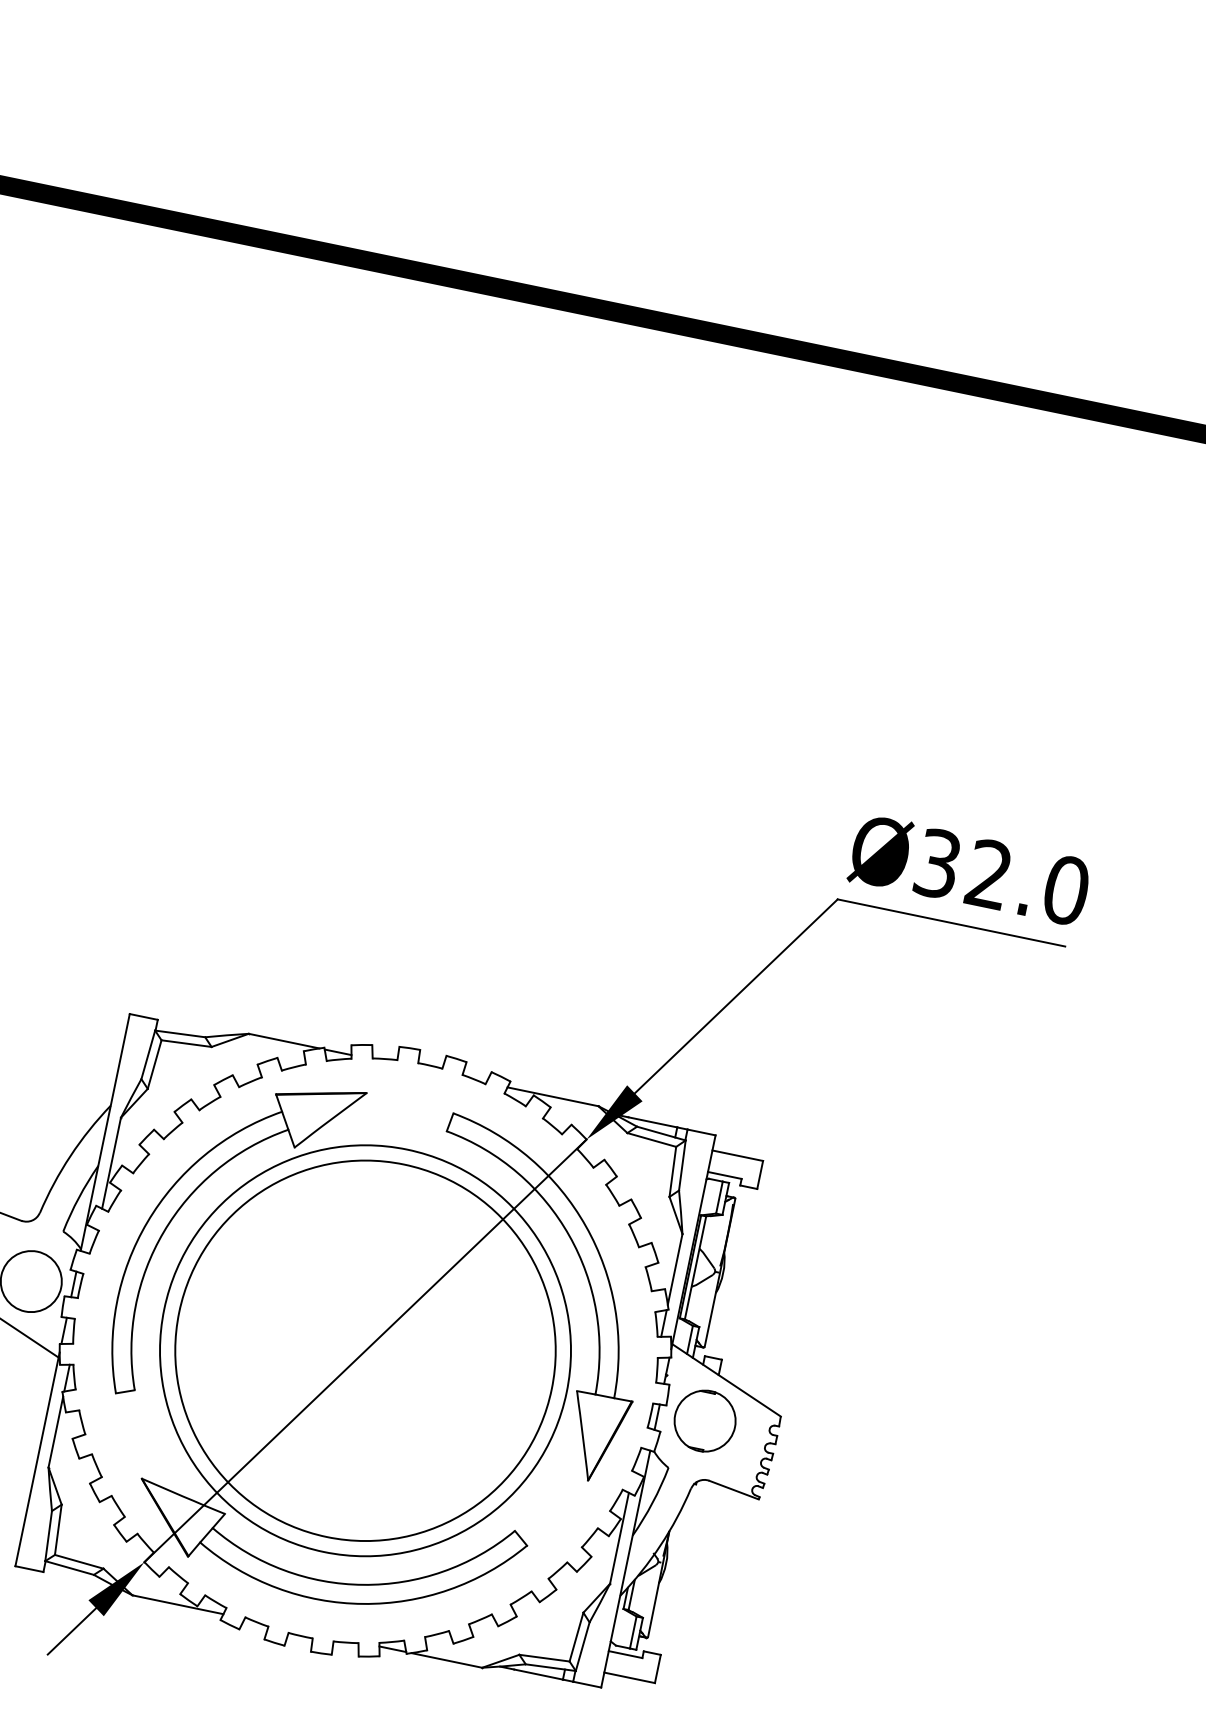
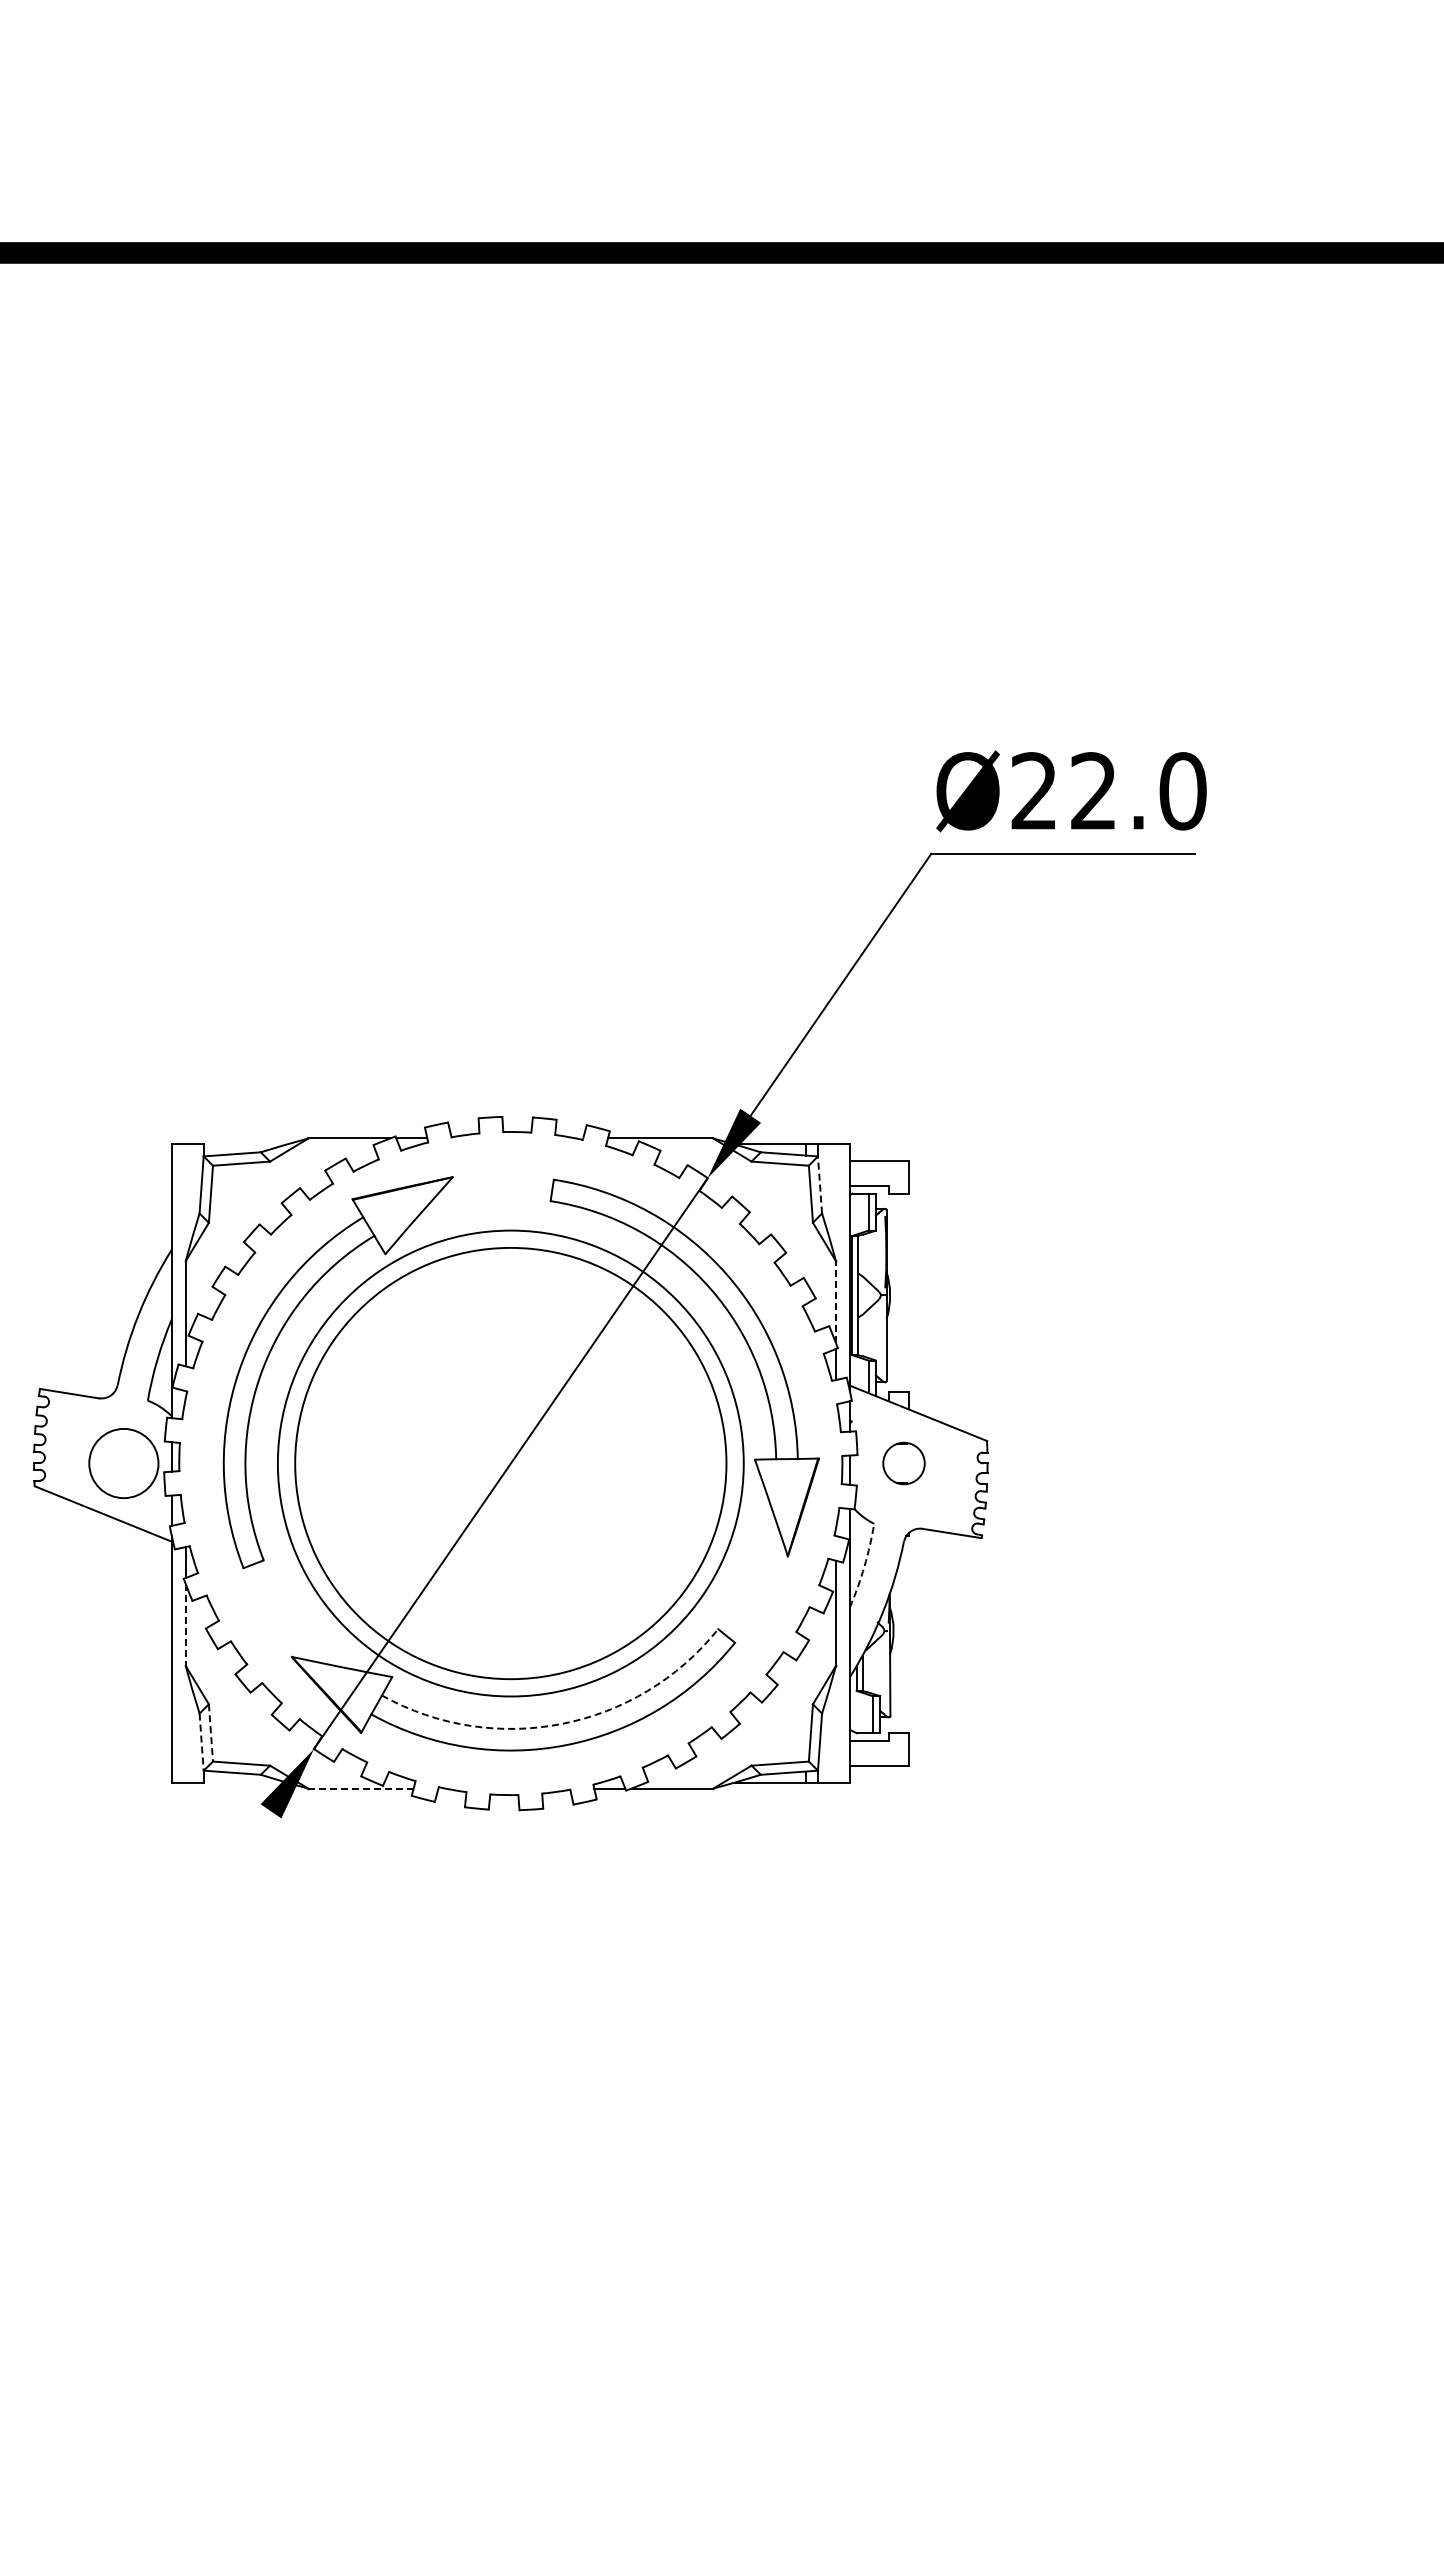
text: (937, 863) -> (1033, 791), Ø32.0 -> Ø22.0
line: (682, 1165) -> (820, 1184), solid -> dashed
line: (674, 1268) -> (835, 1301), solid -> dashed
circle: (704, 1420) -> (903, 1463), size x0.6
line: (55, 1432) -> (185, 1625), solid -> dashed
arc: (652, 1502) -> (864, 1566), solid -> dashed
line: (58, 1529) -> (210, 1732), solid -> dashed
line: (48, 1536) -> (201, 1742), solid -> dashed
arc: (363, 1584) -> (562, 1723), solid -> dashed
line: (178, 1604) -> (361, 1788), solid -> dashed
line: (71, 1631) -> (248, 1842), removed

